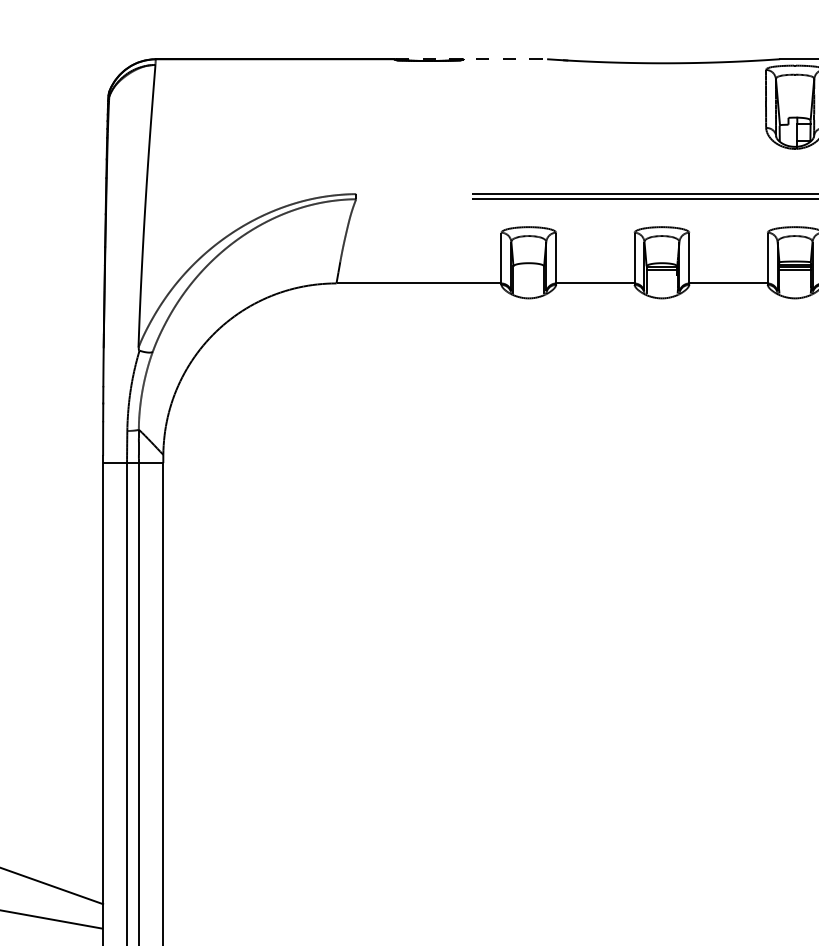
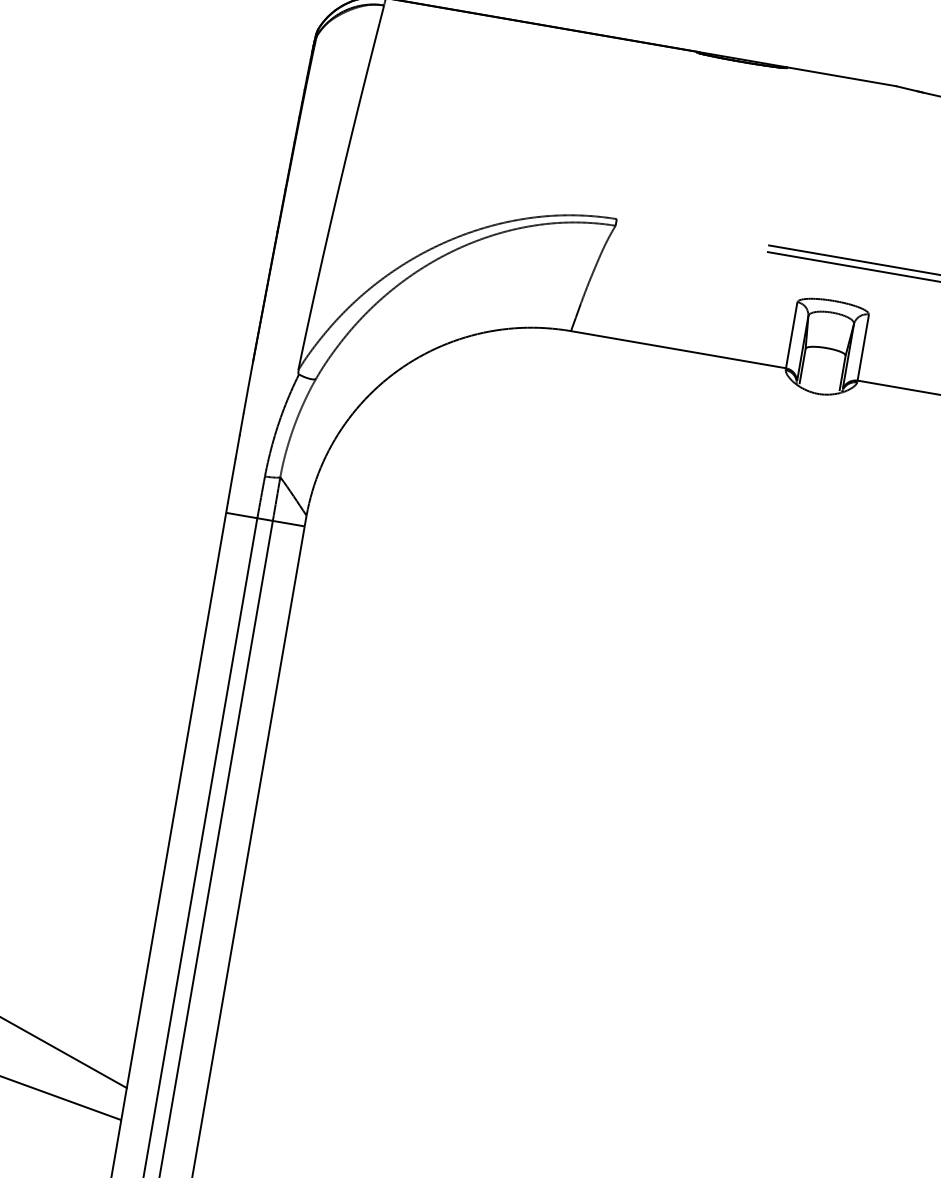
line: (472, 59) -> (798, 69), dashed -> solid

